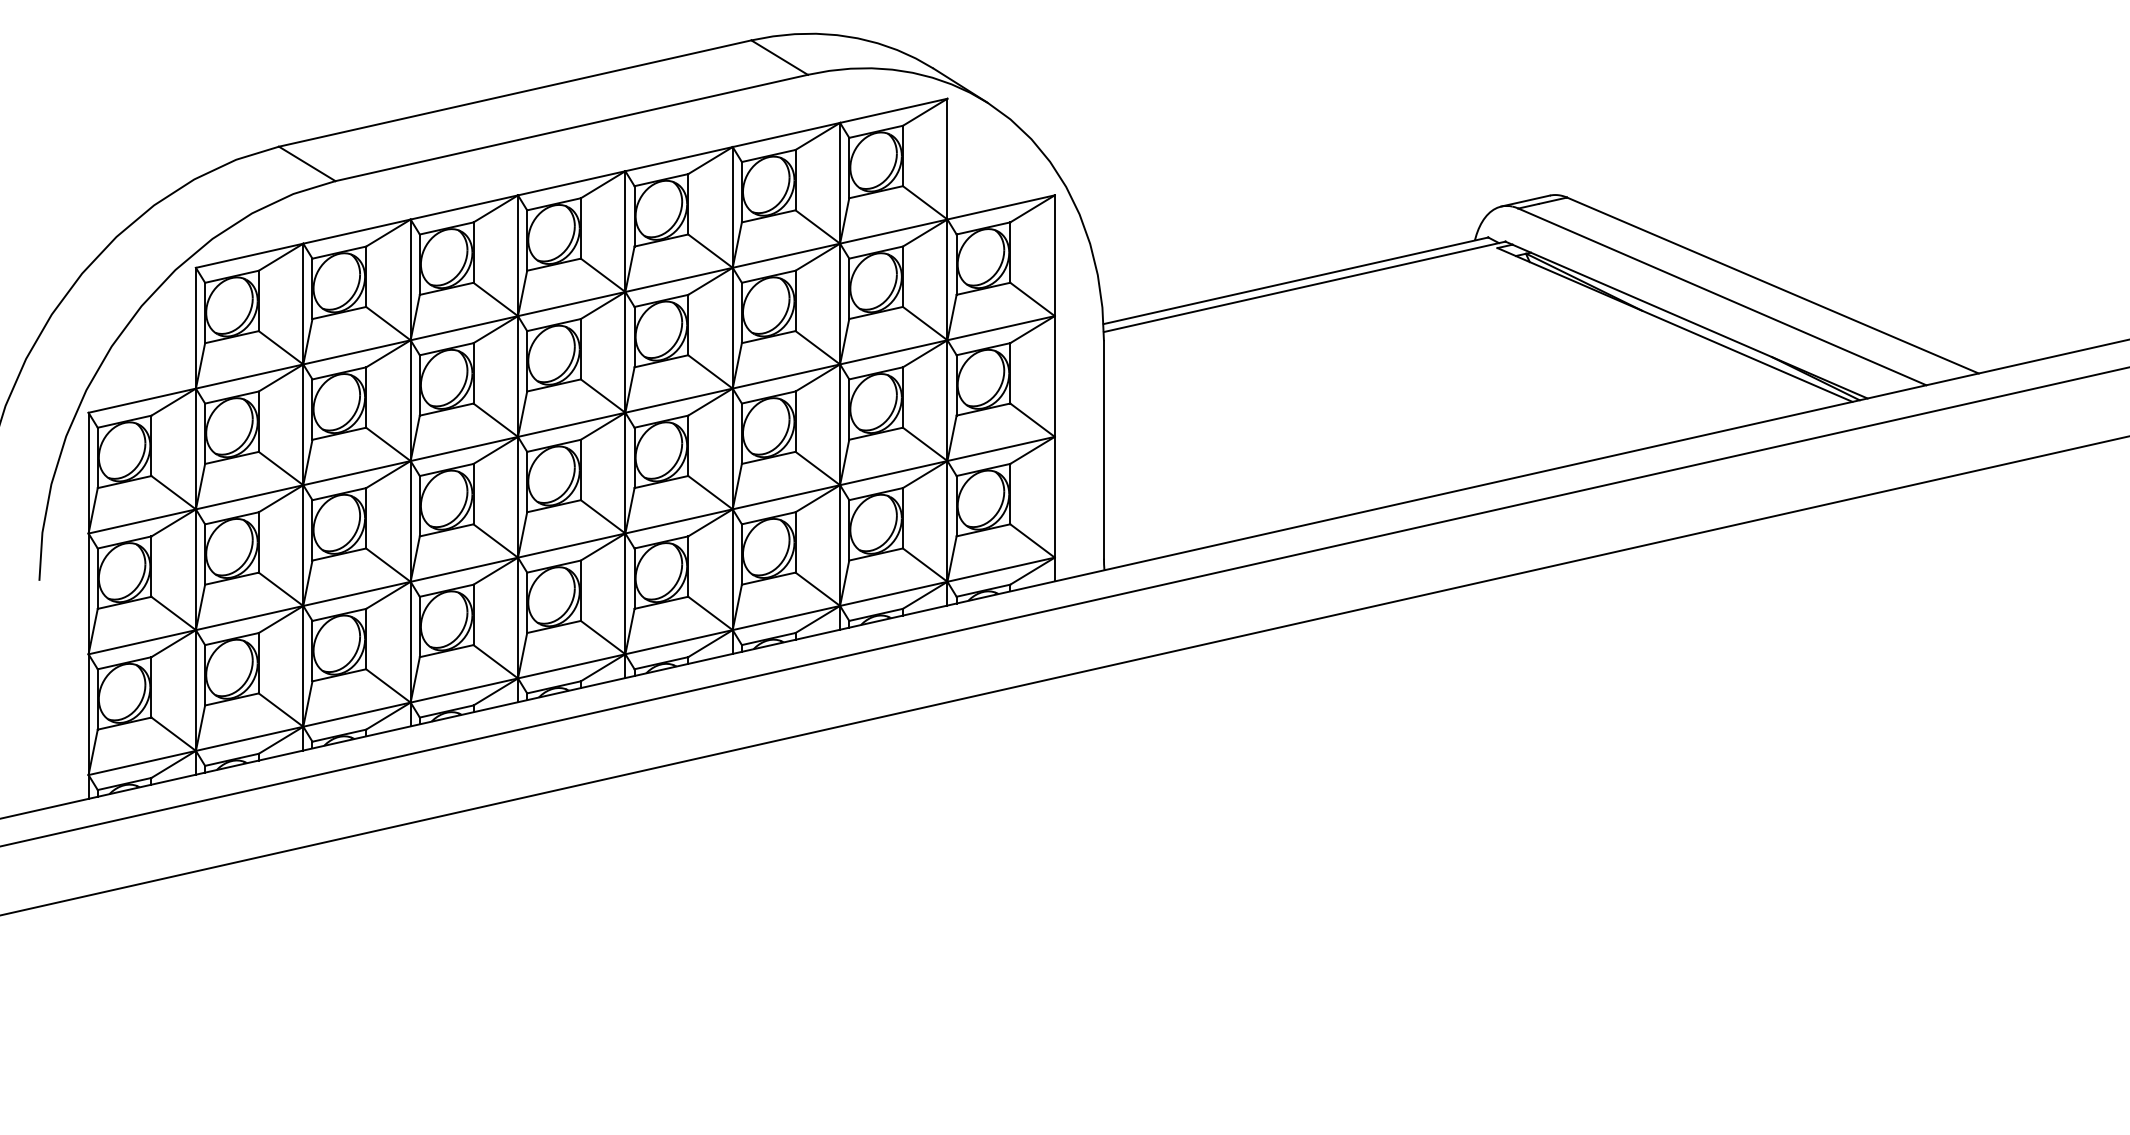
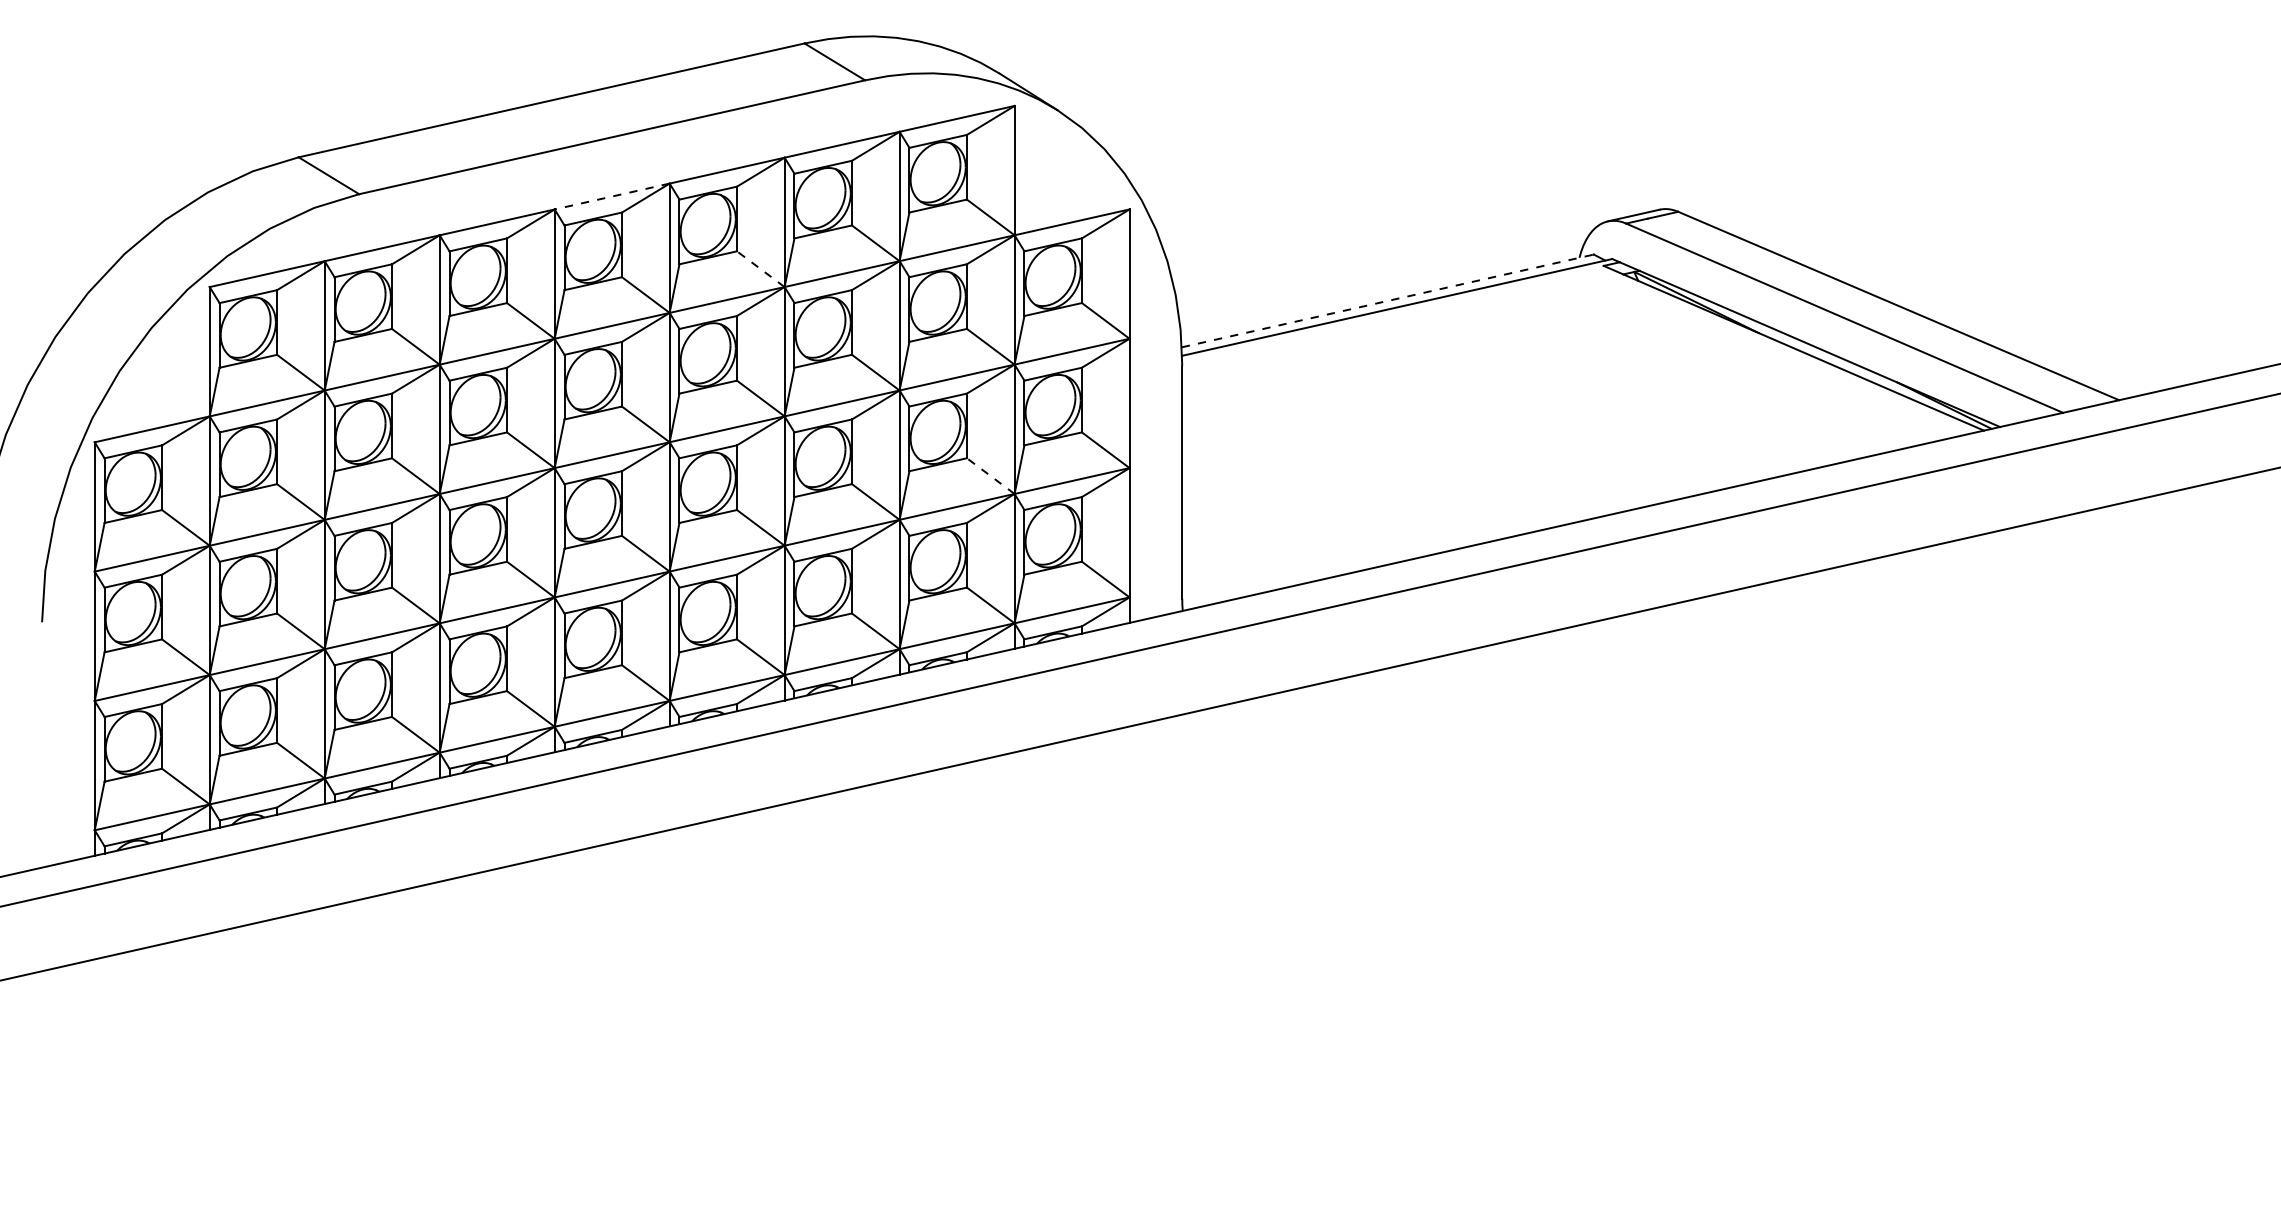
line: (572, 183) -> (612, 196), solid -> dashed
line: (710, 251) -> (760, 269), solid -> dashed
line: (1296, 280) -> (1388, 300), solid -> dashed
line: (924, 444) -> (990, 476), solid -> dashed

